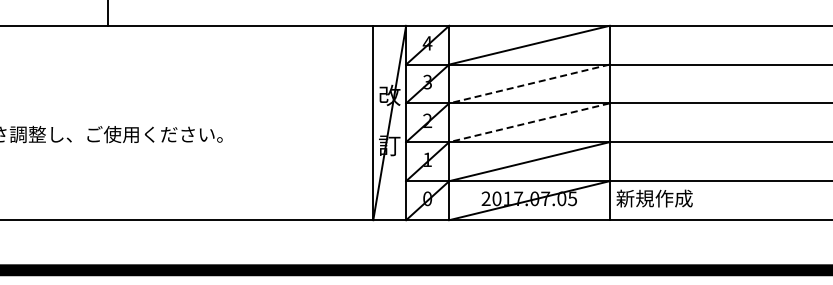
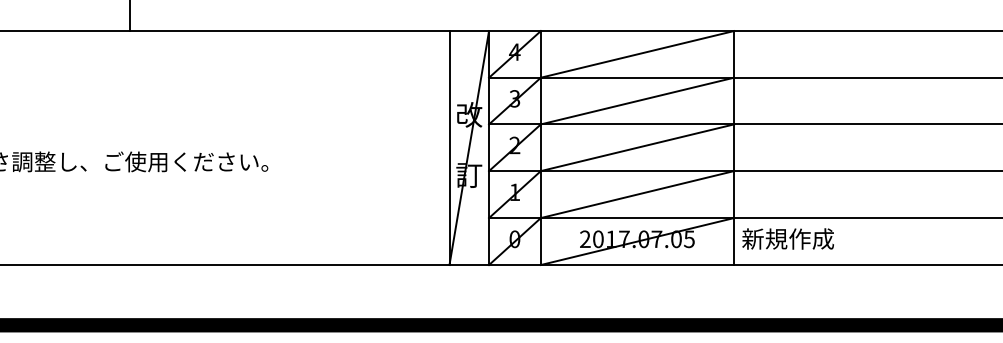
line: (529, 83) -> (637, 100), dashed -> solid
line: (529, 122) -> (637, 147), dashed -> solid

